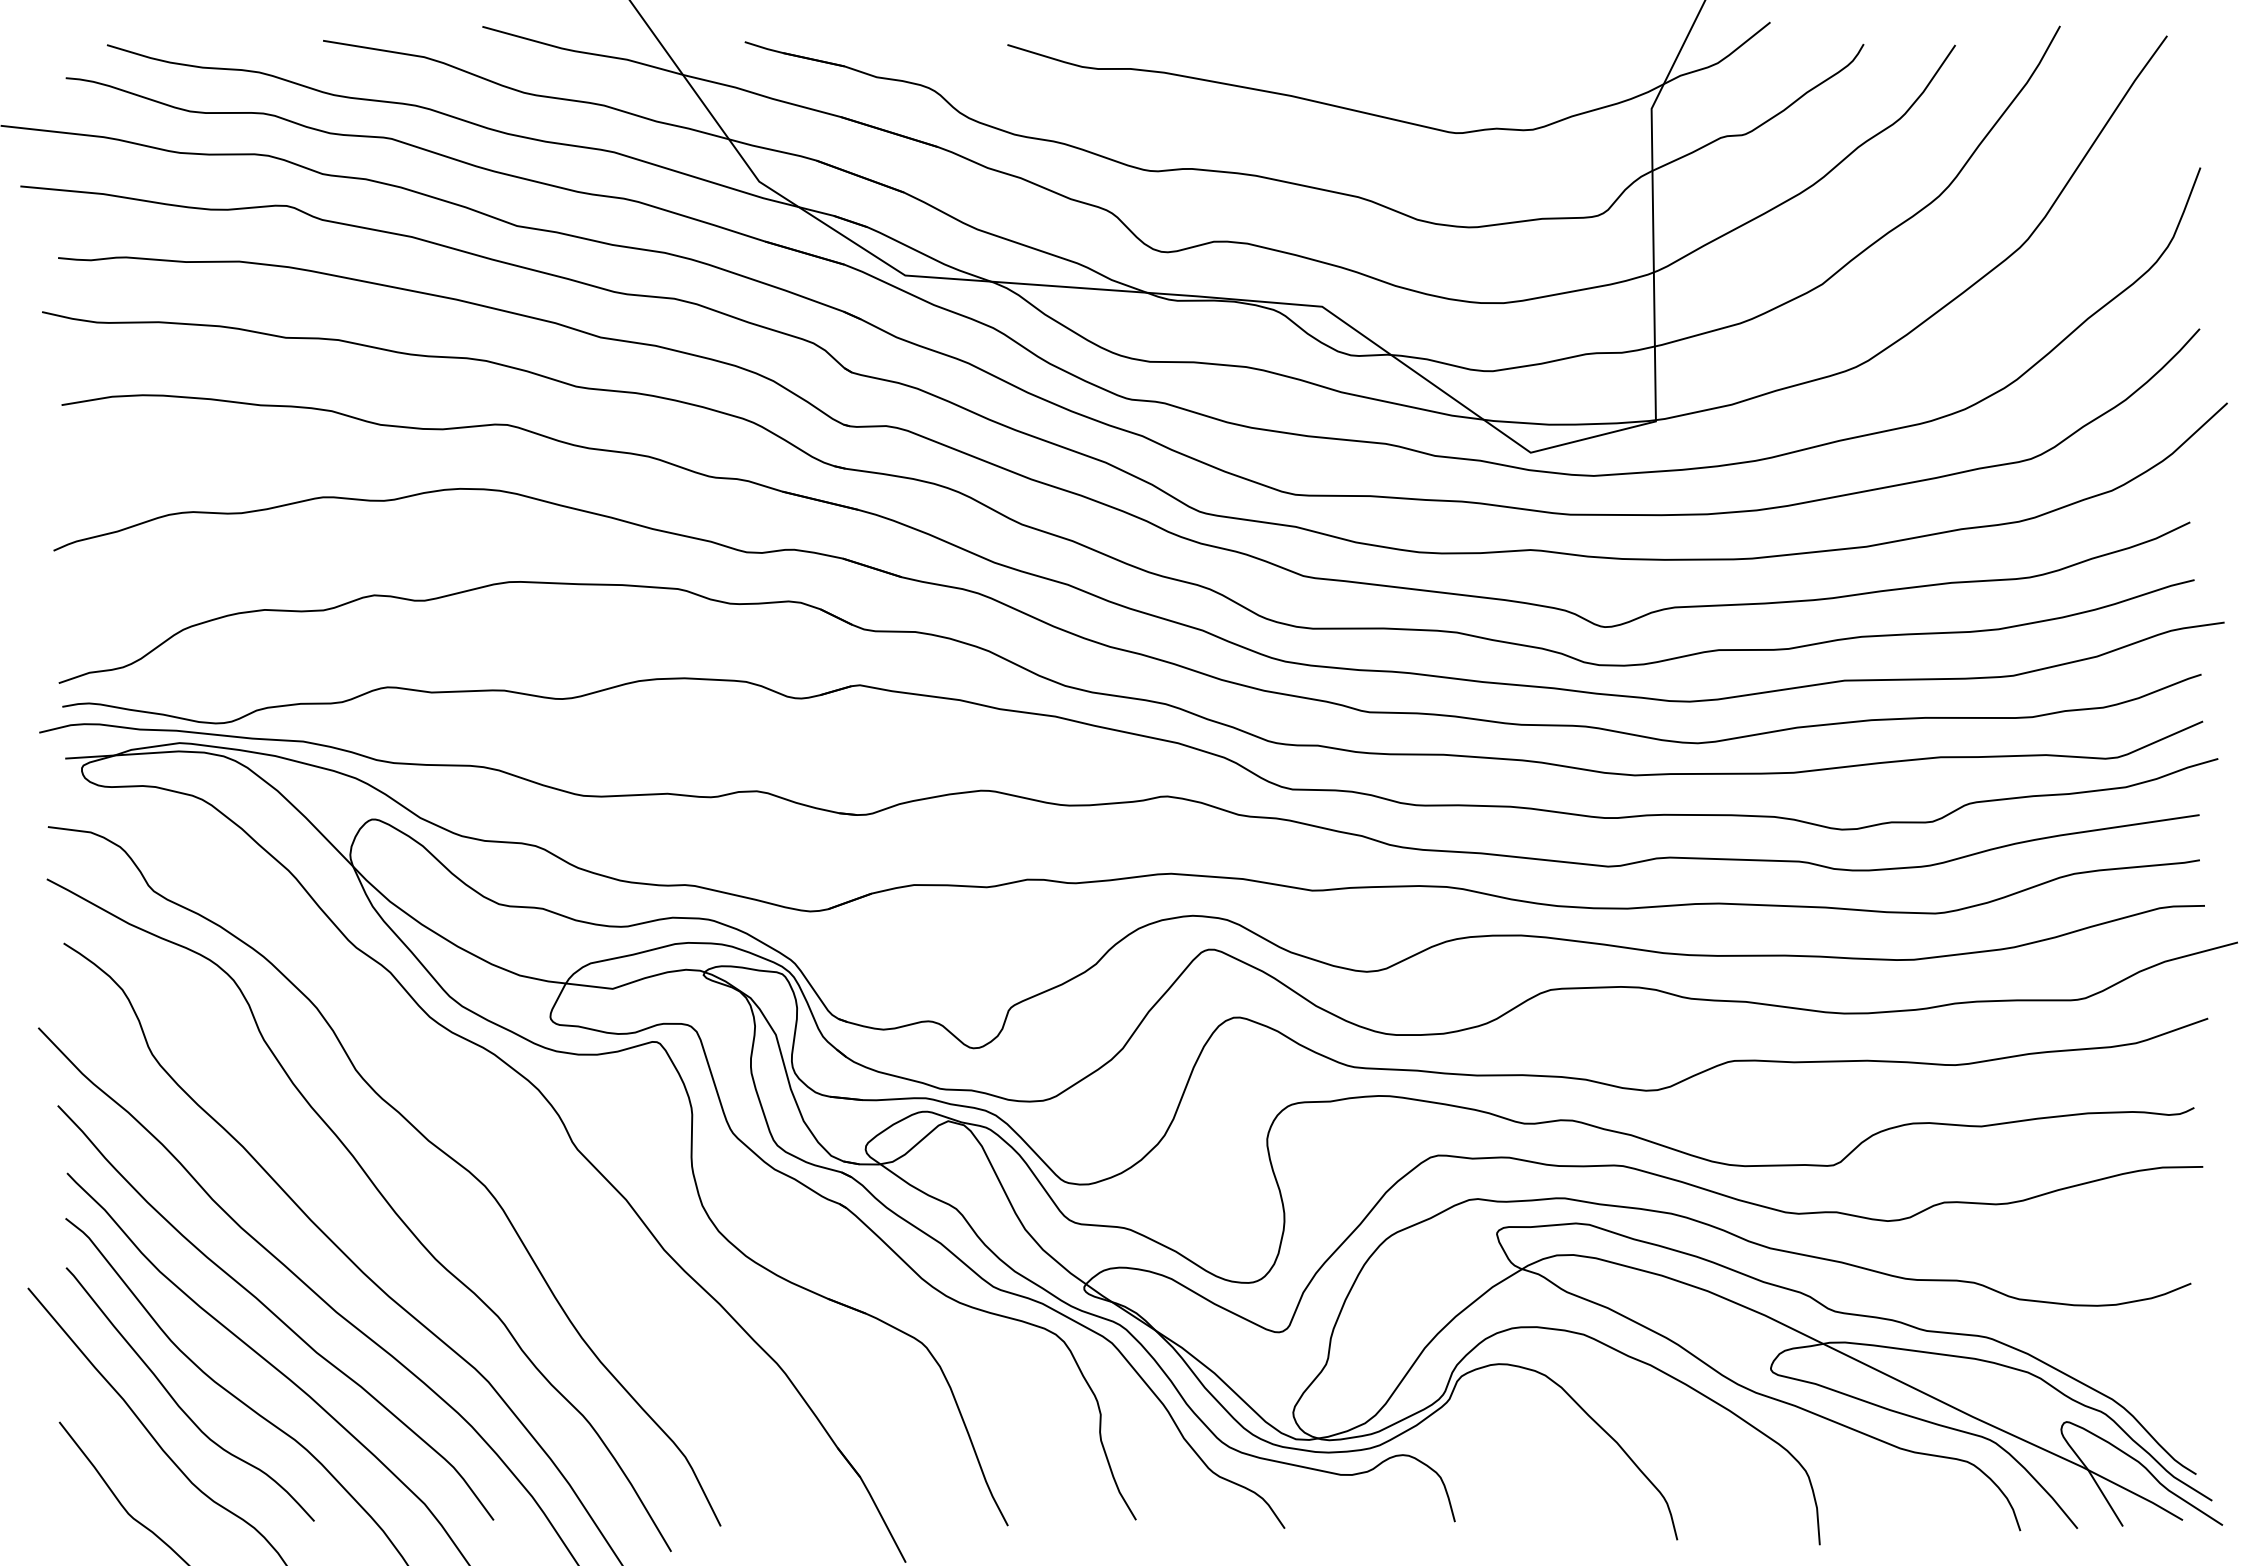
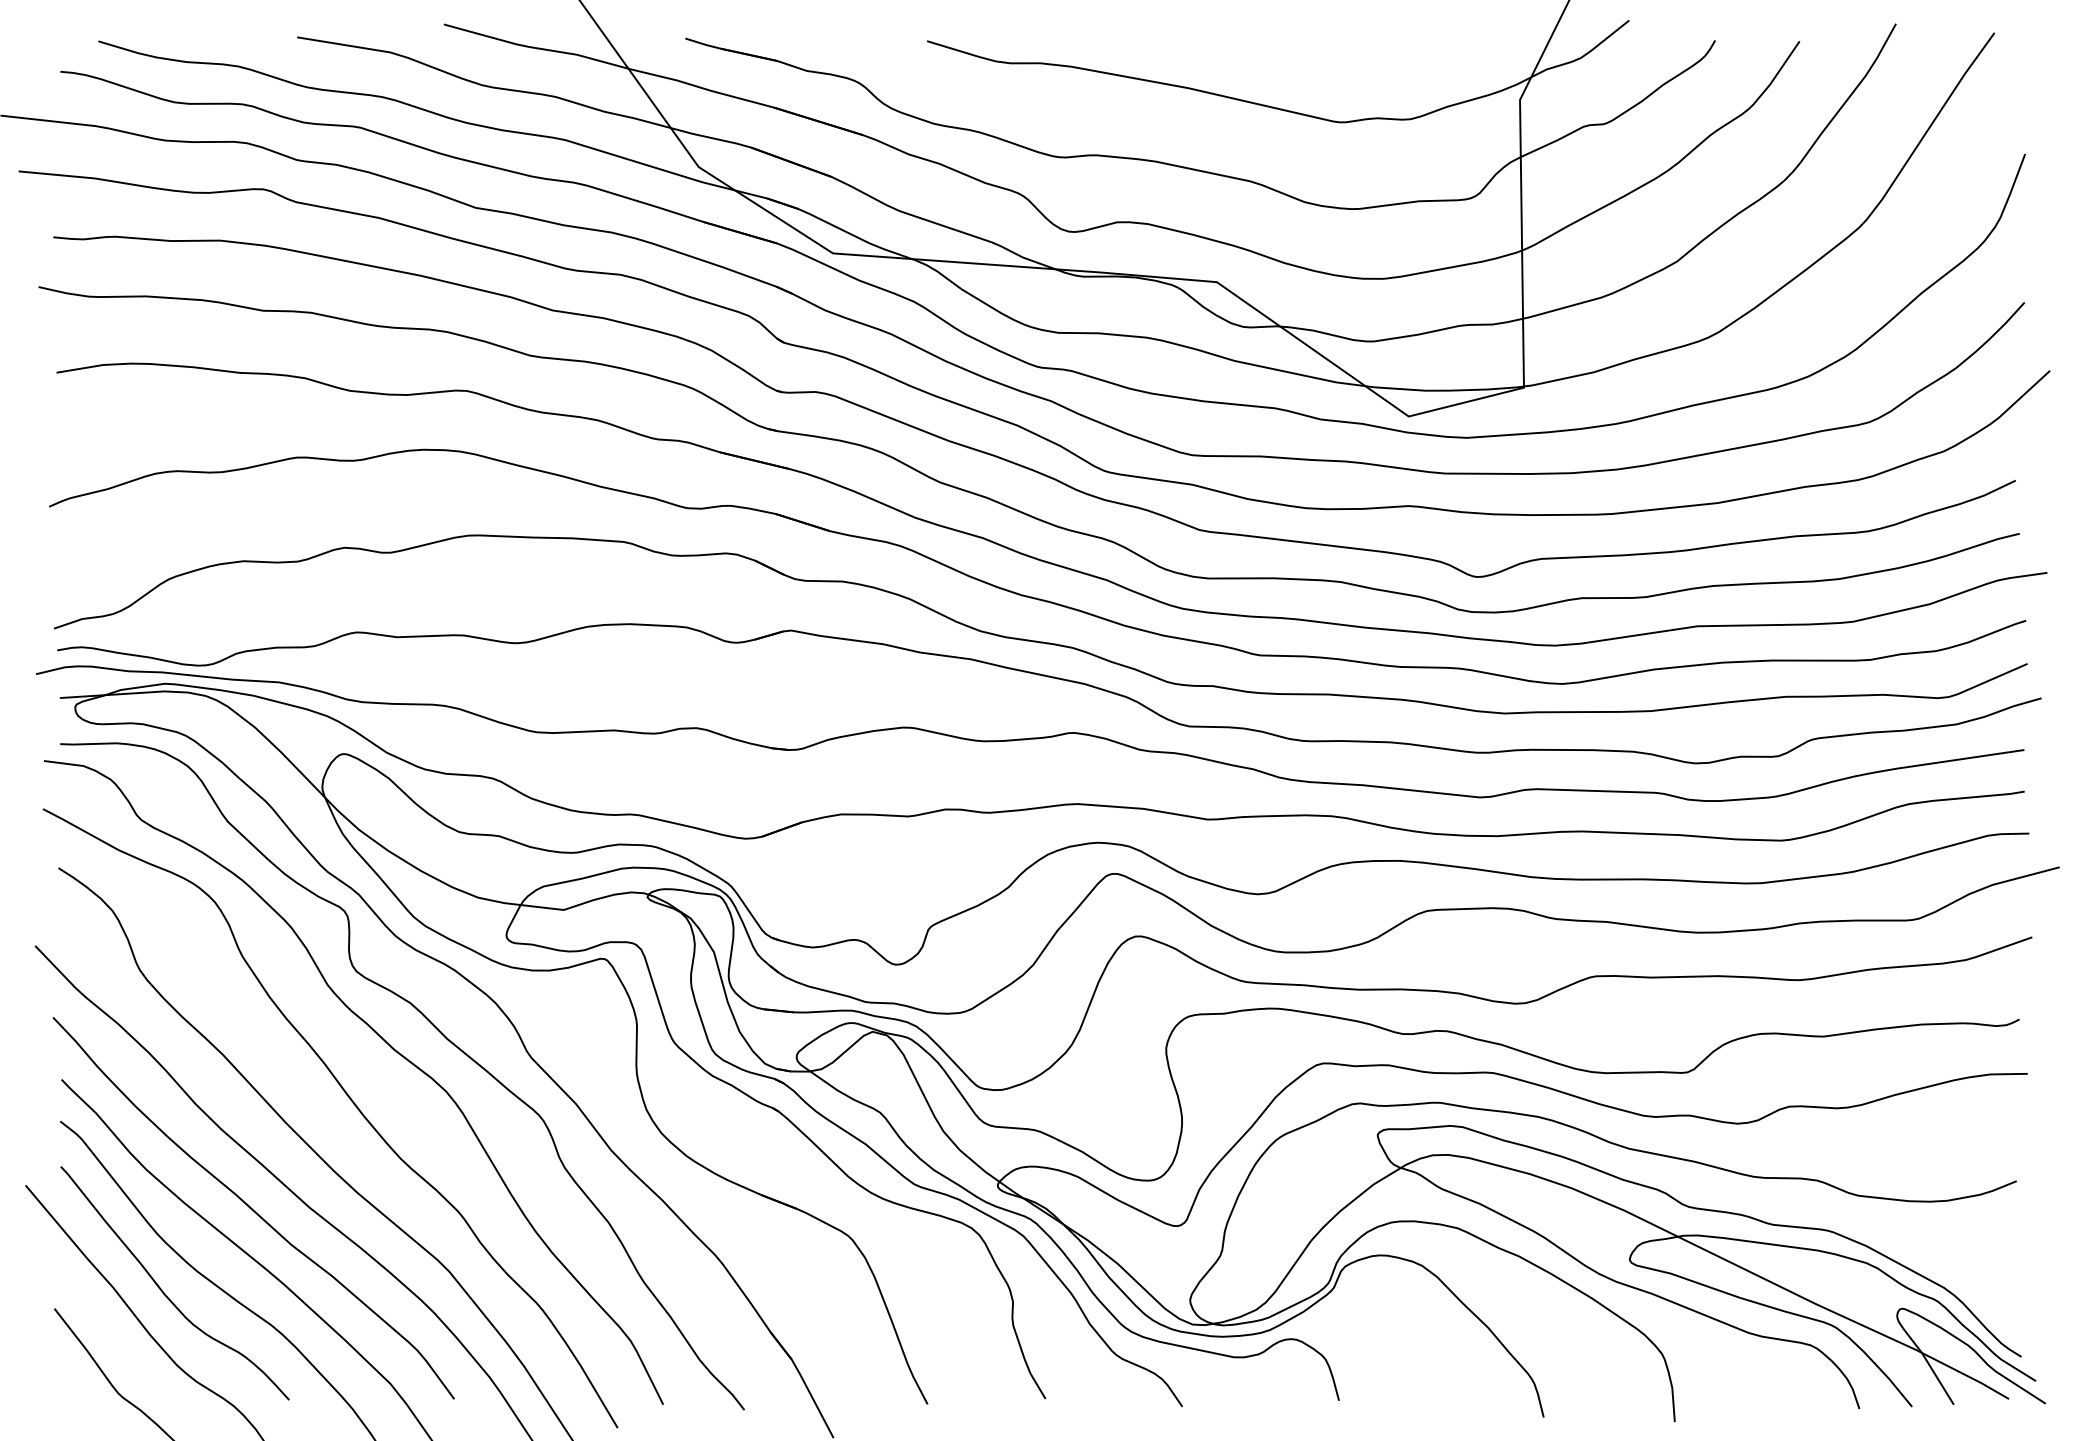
curve: (481, 1125) -> (443, 1035), added

